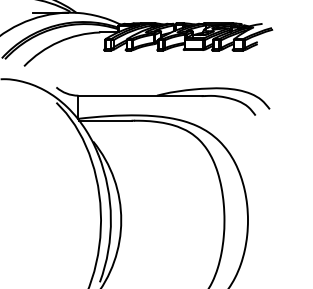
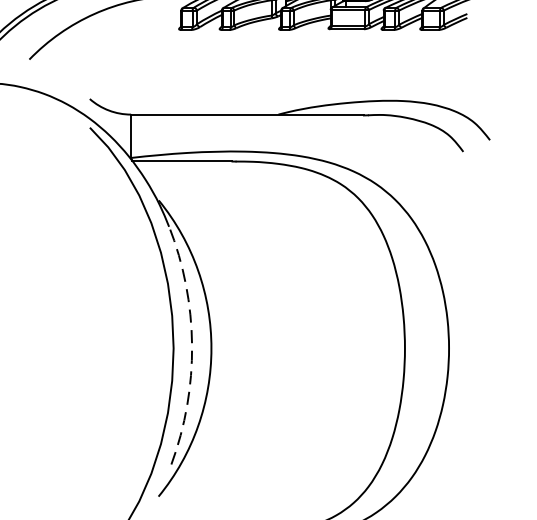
arc: (110, 218) -> (191, 344), solid -> dashed

